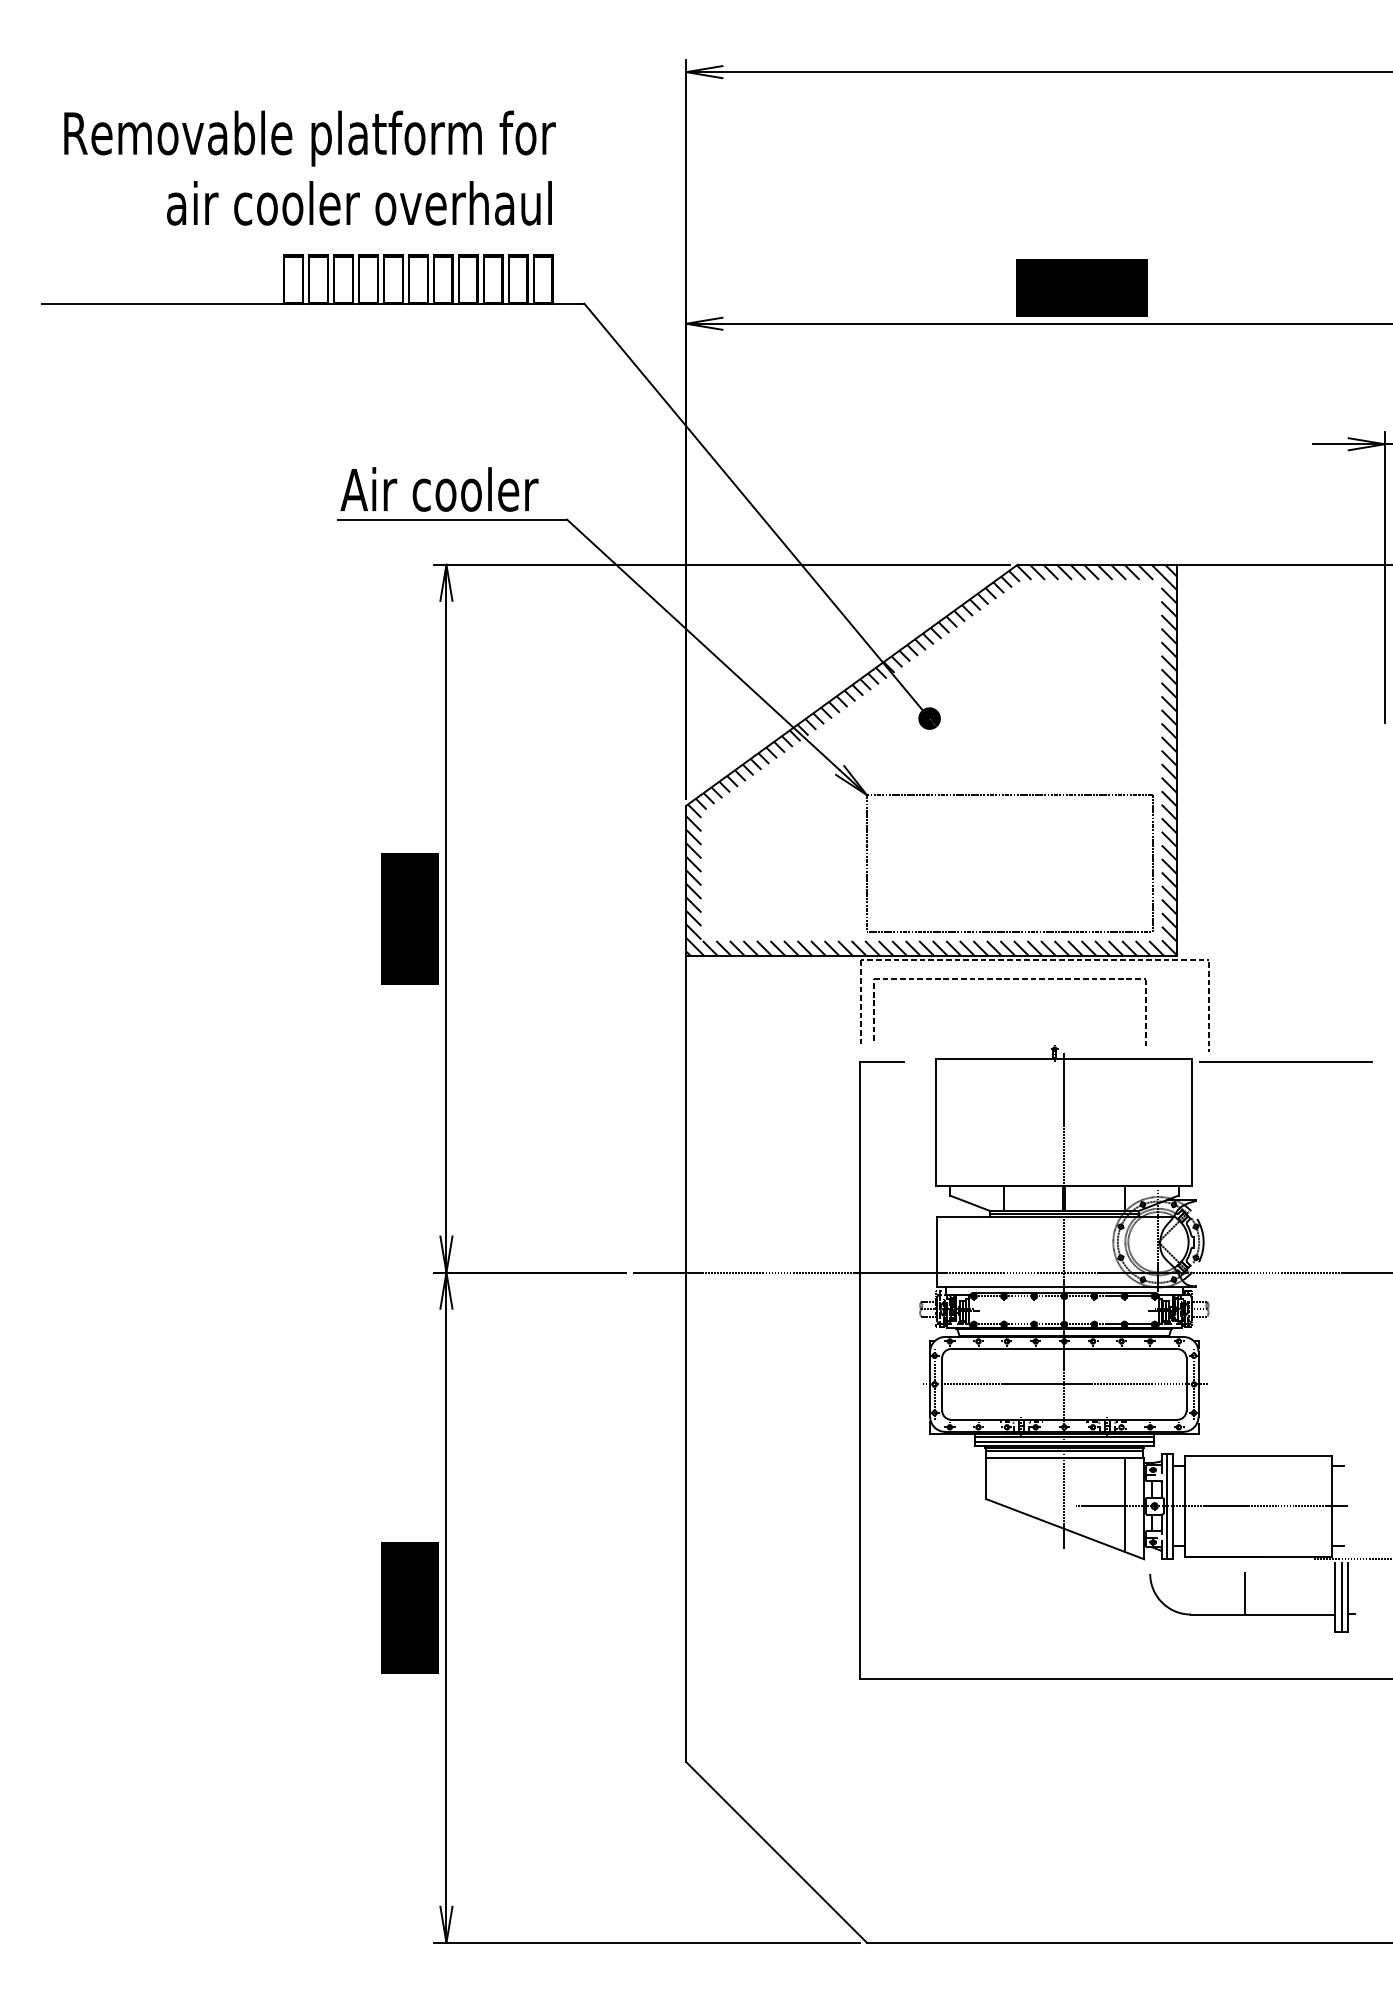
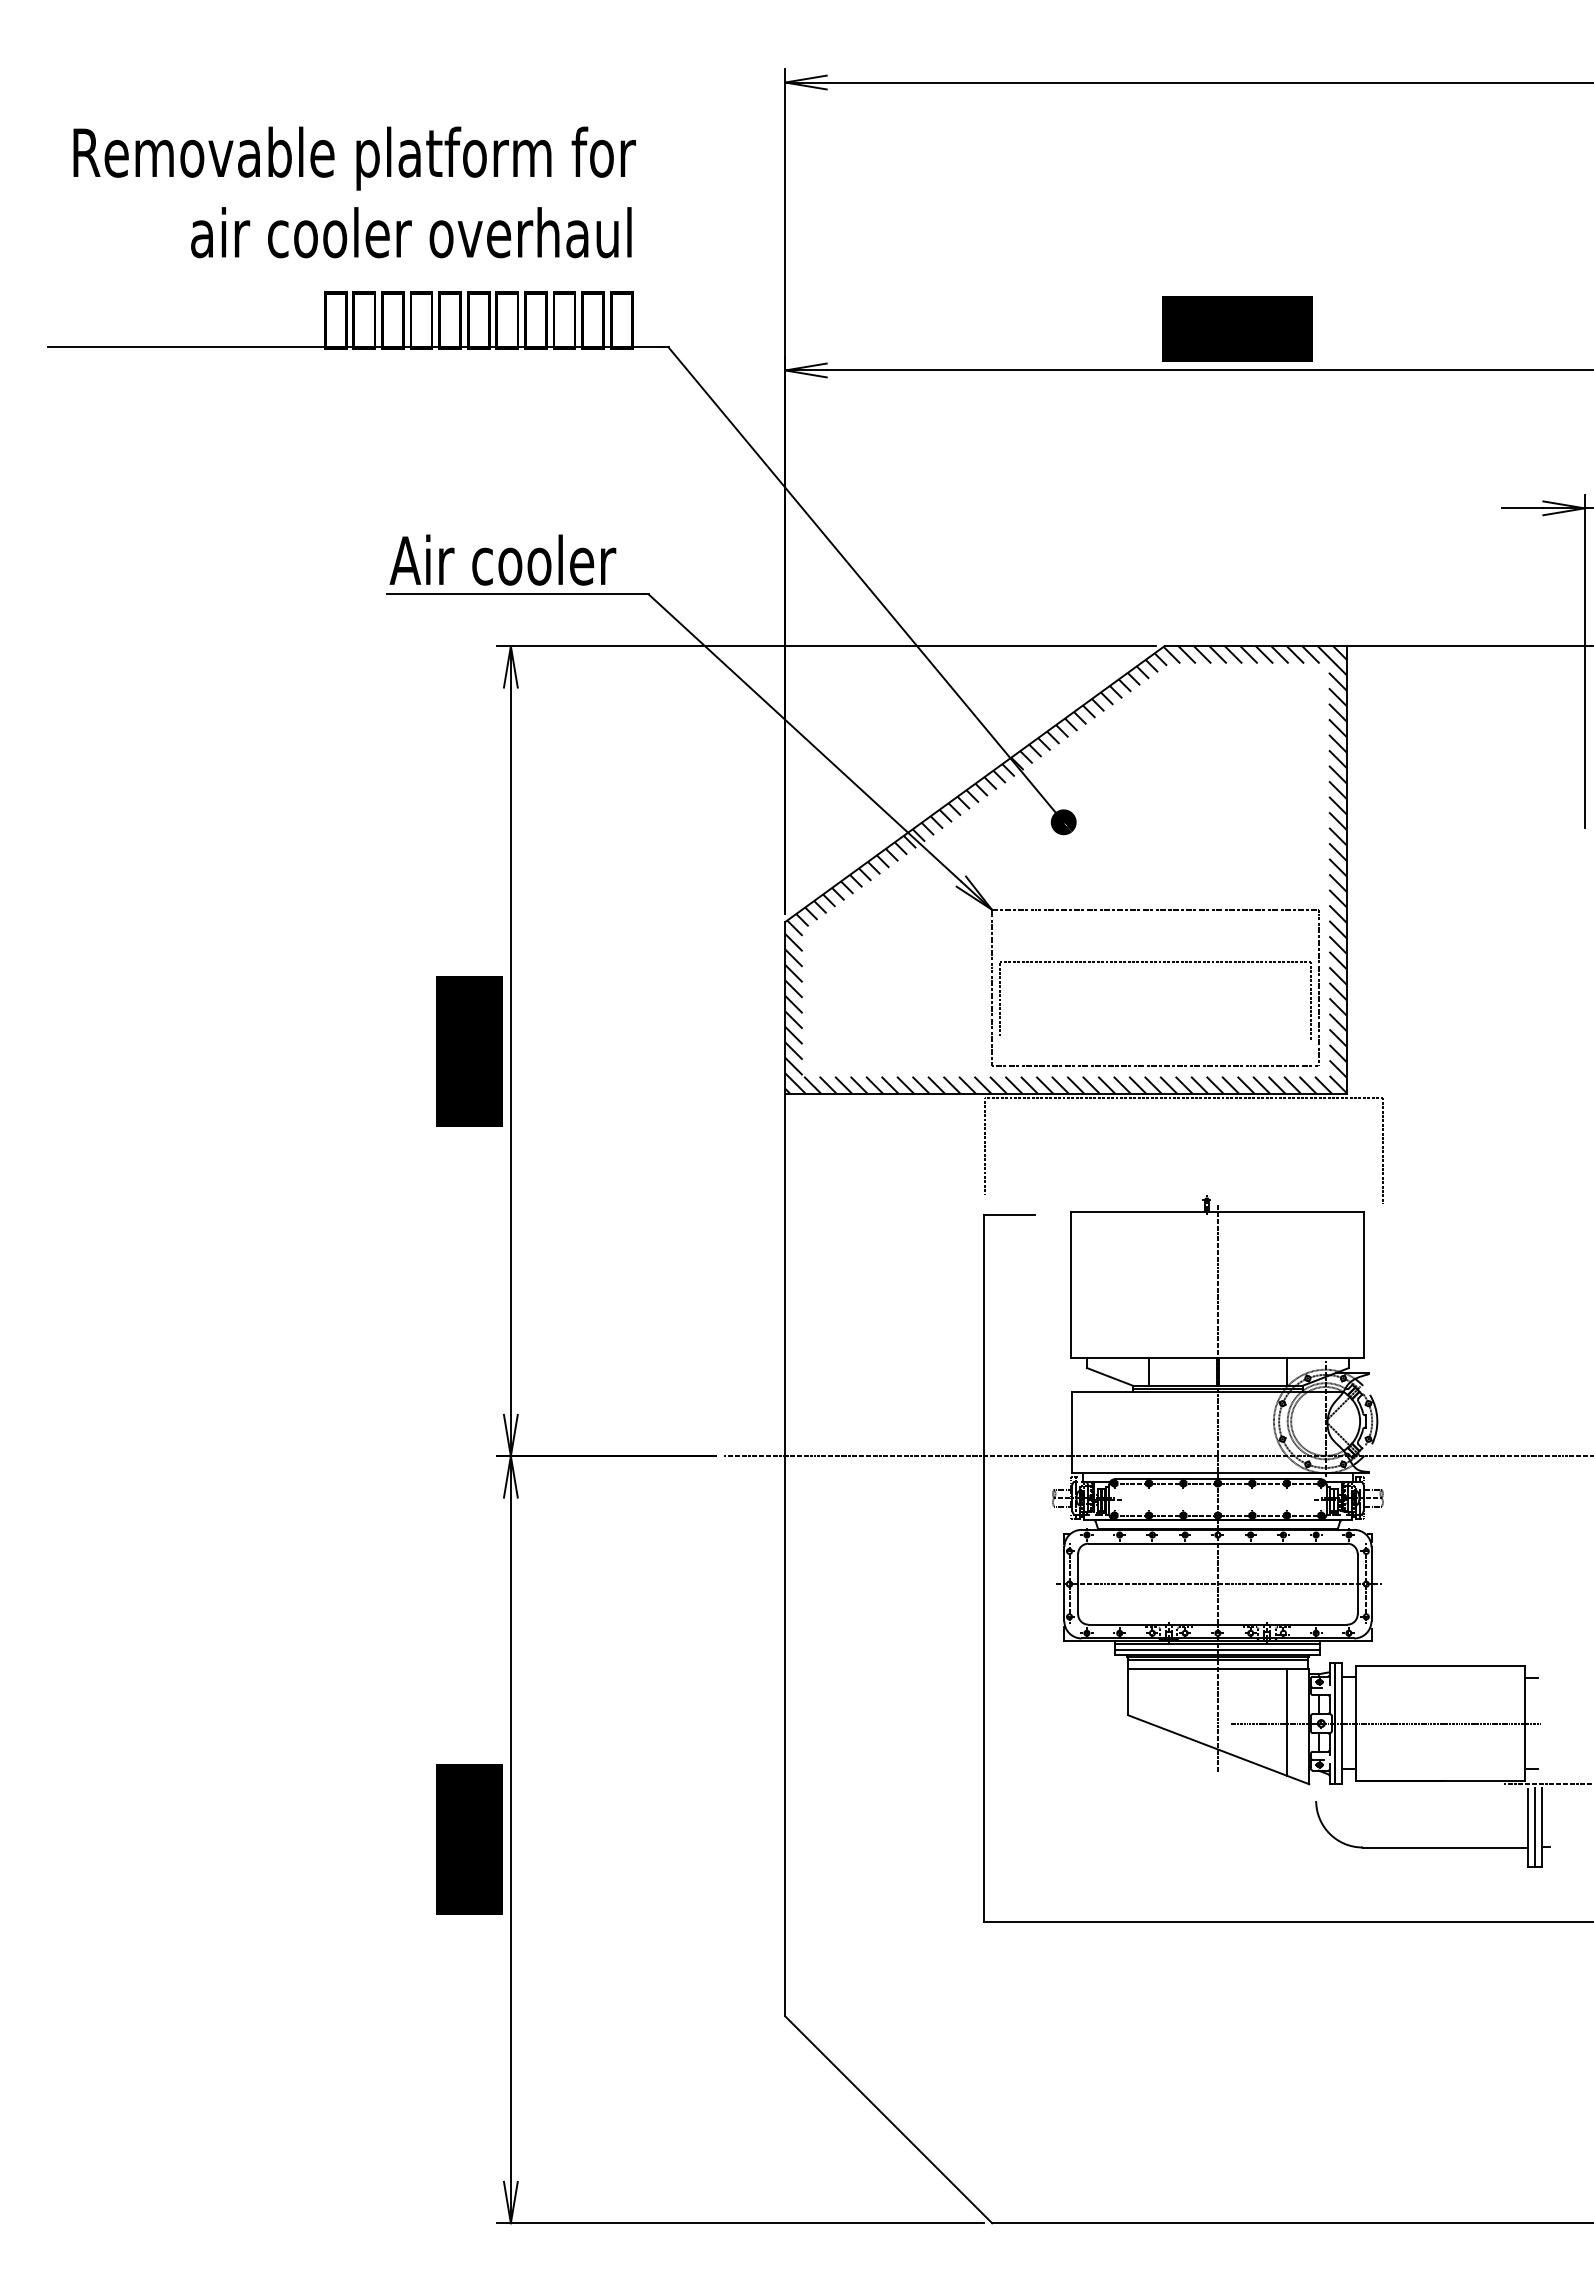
part: (1009, 979) -> (1155, 962), moved
line: (1285, 1061) -> (1471, 1214), removed
line: (1244, 1593) -> (1424, 1823), removed

